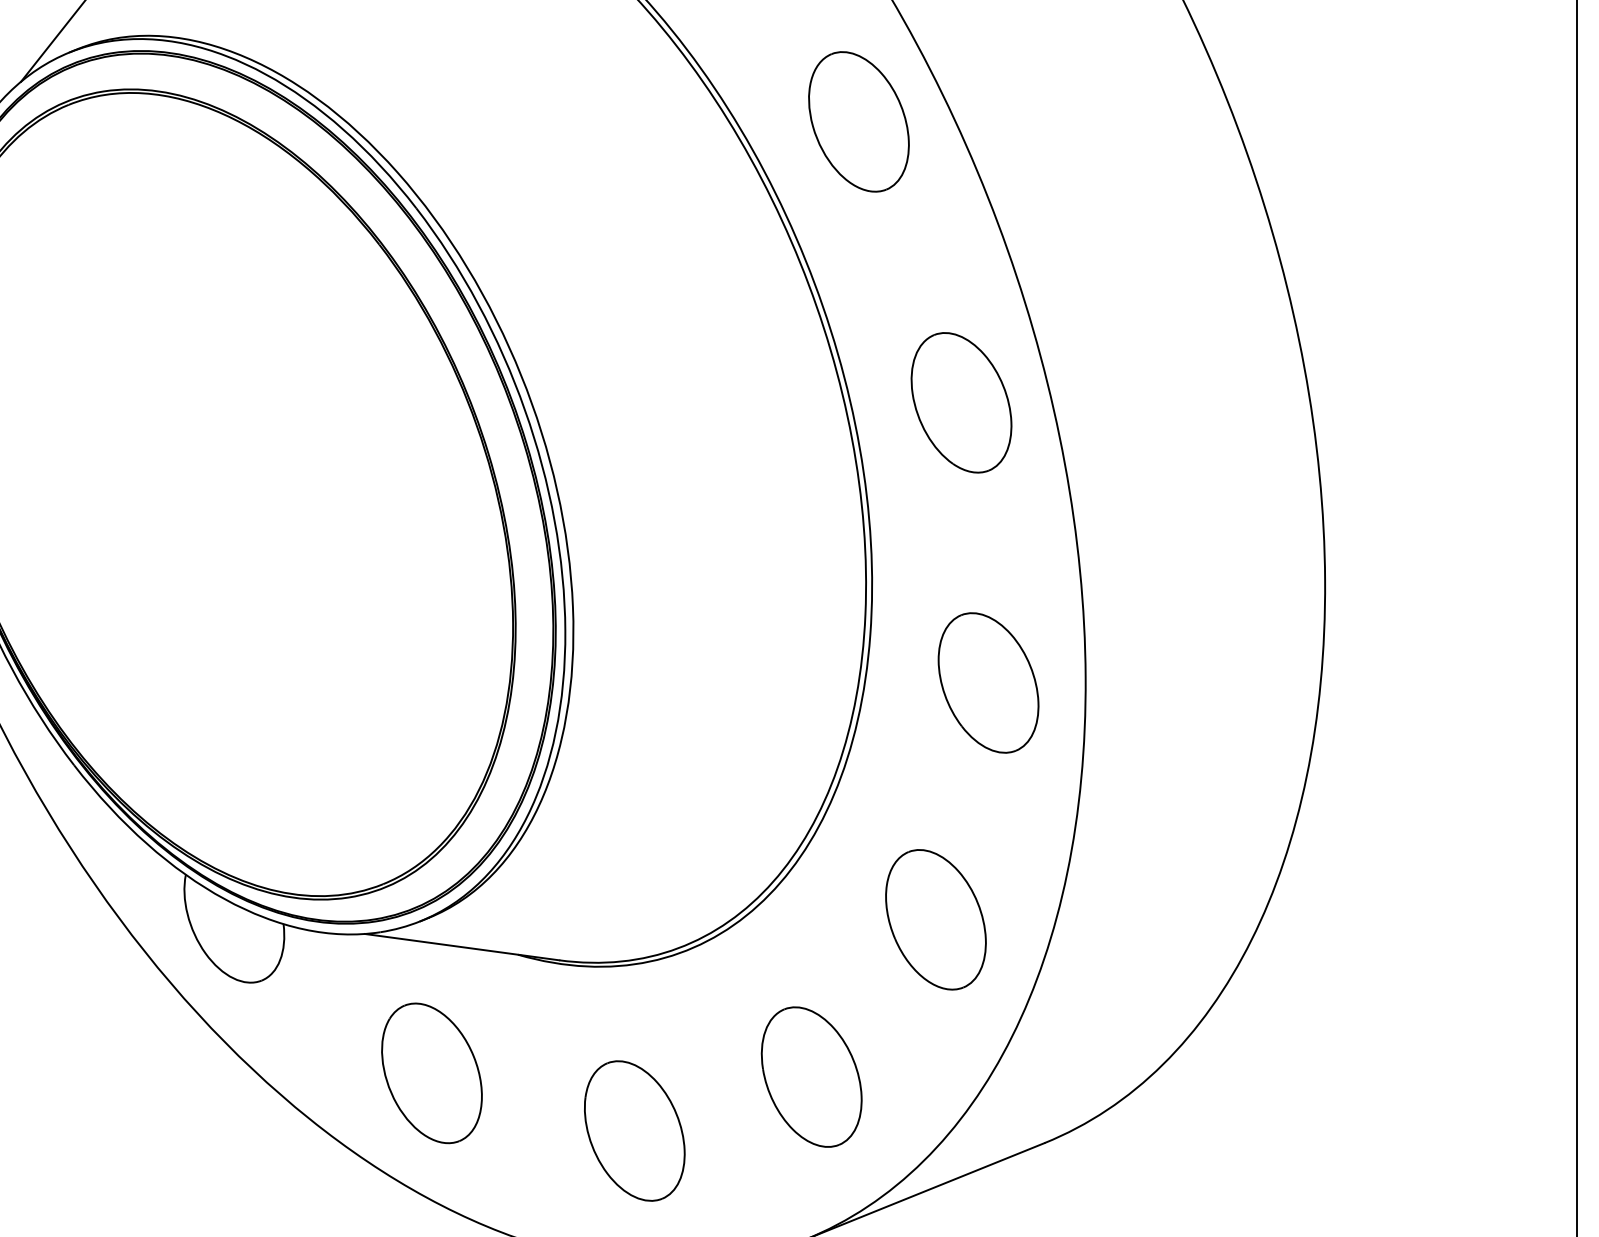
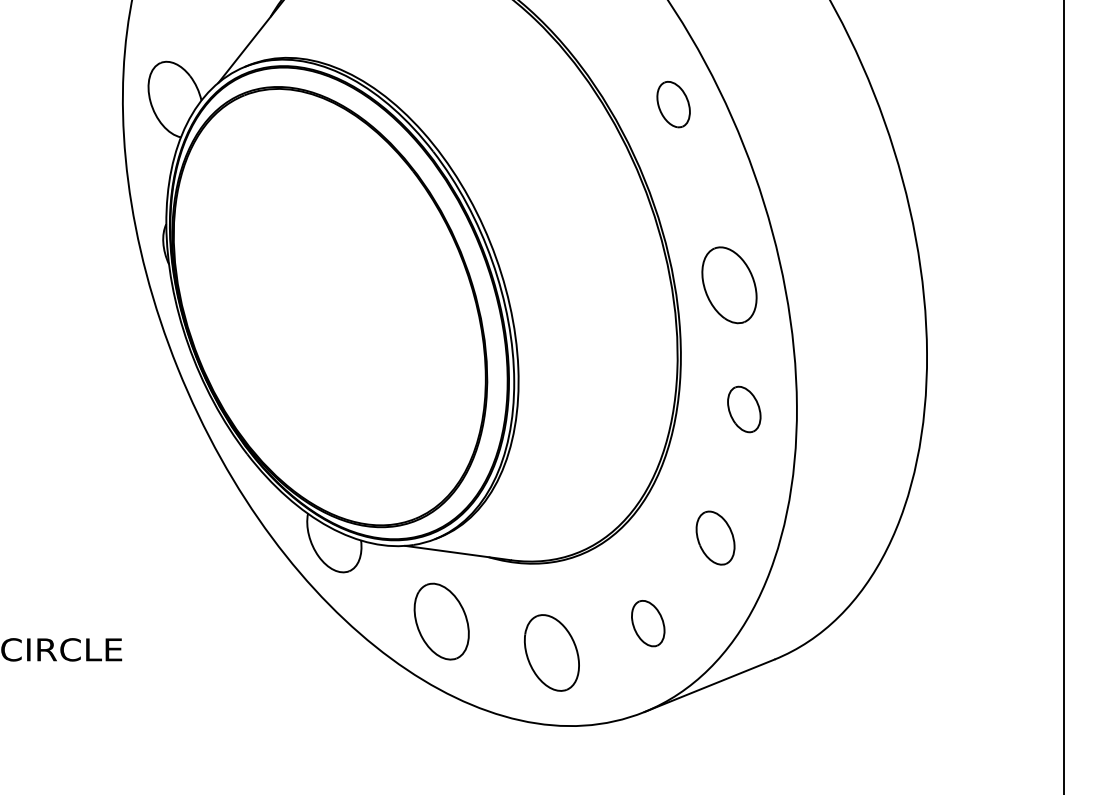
part: (858, 121) -> (673, 104), size x0.6
part: (961, 403) -> (729, 285), moved
part: (989, 682) -> (744, 409), size x0.6
part: (935, 918) -> (715, 537), size x0.7
part: (812, 1076) -> (648, 623), size x0.6

